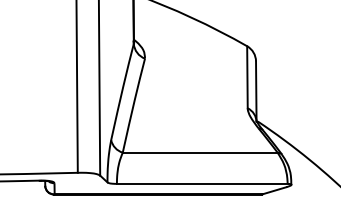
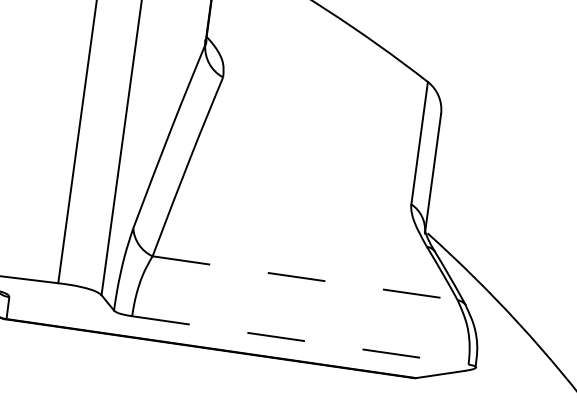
line: (200, 152) -> (305, 278), solid -> dashed
line: (202, 183) -> (300, 339), solid -> dashed

